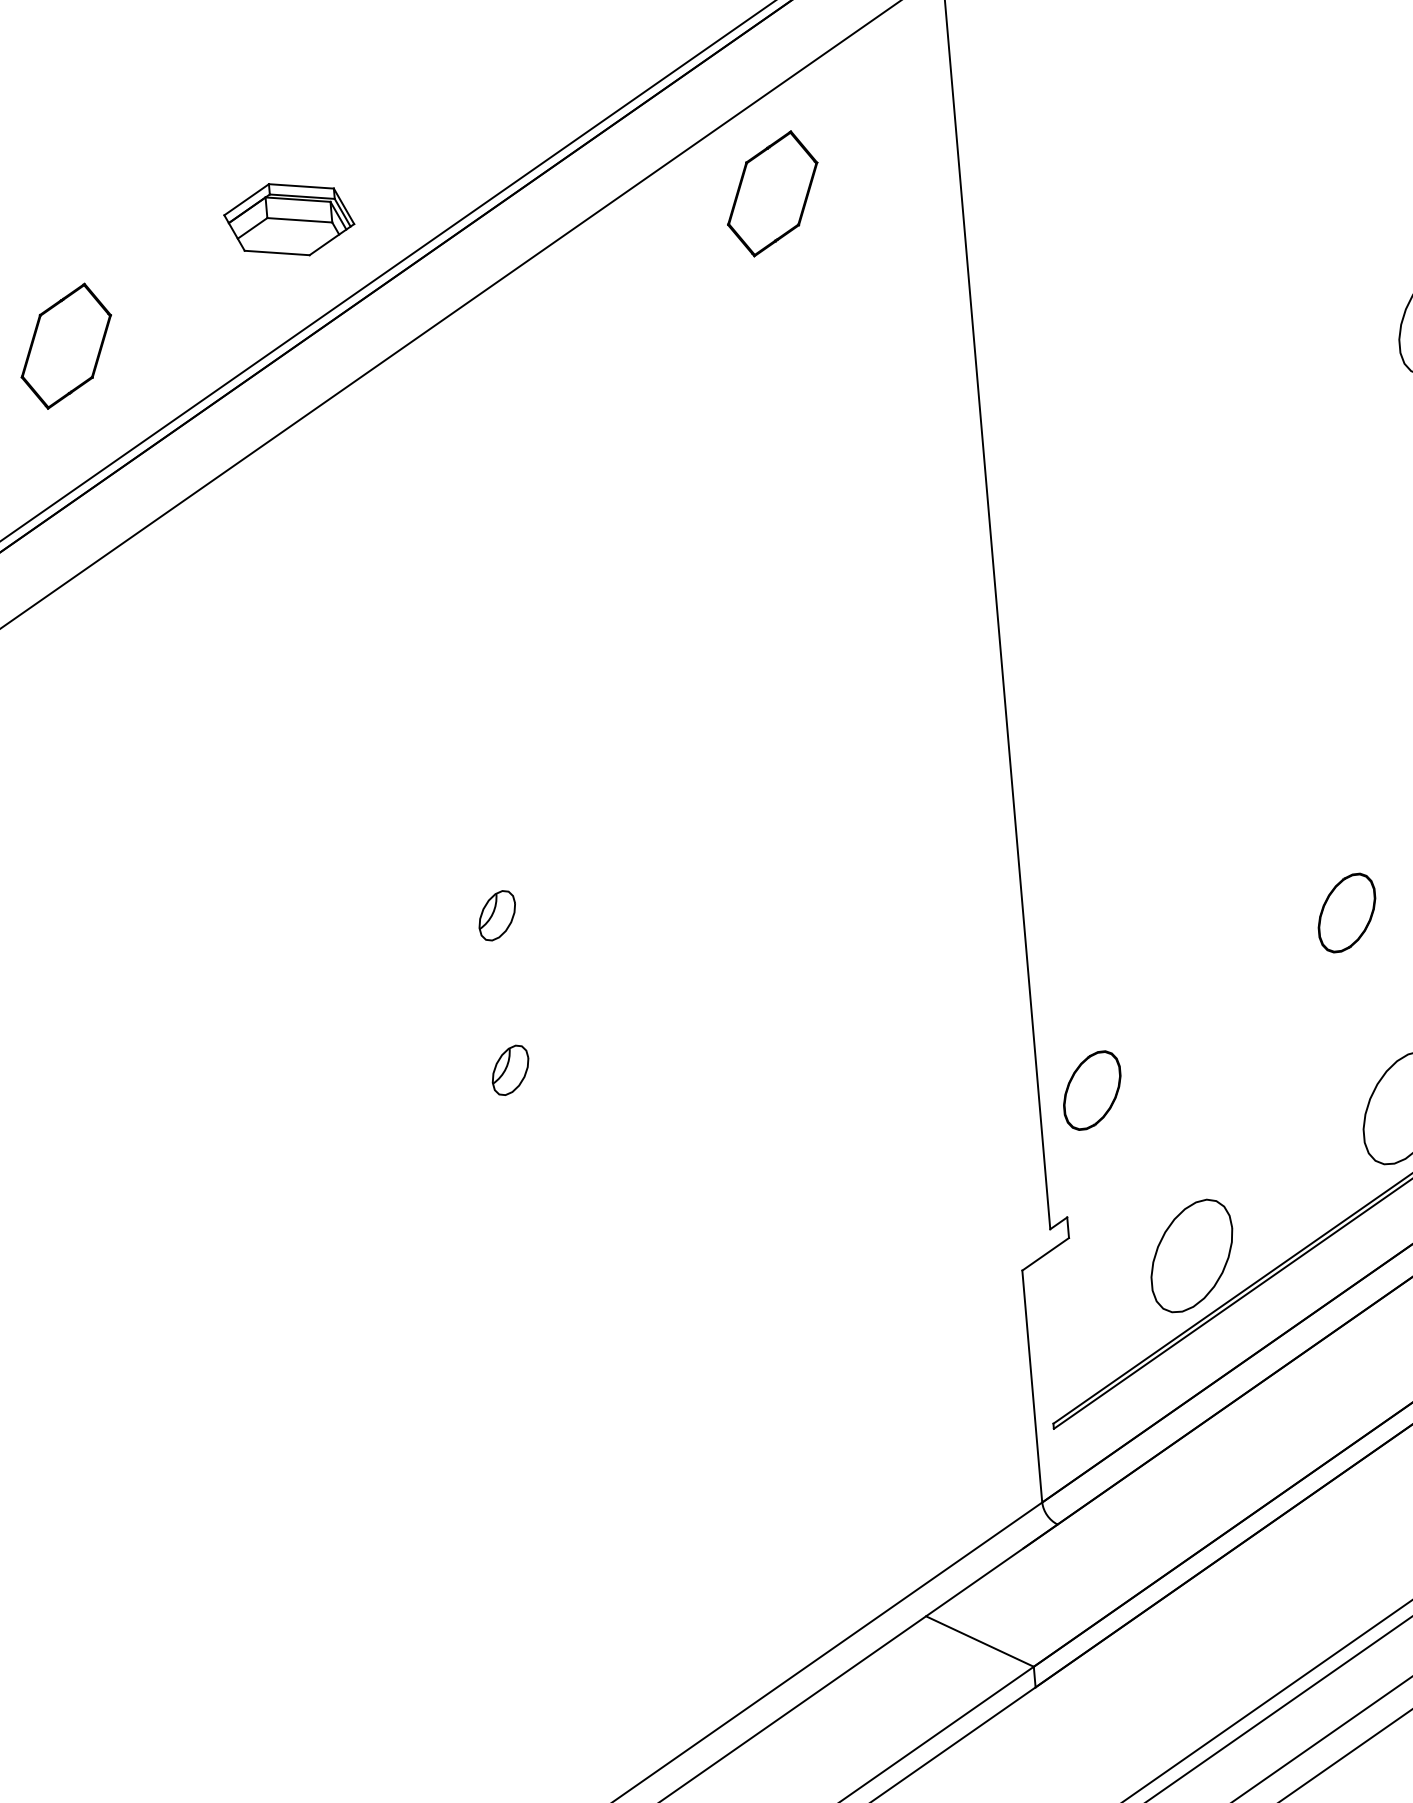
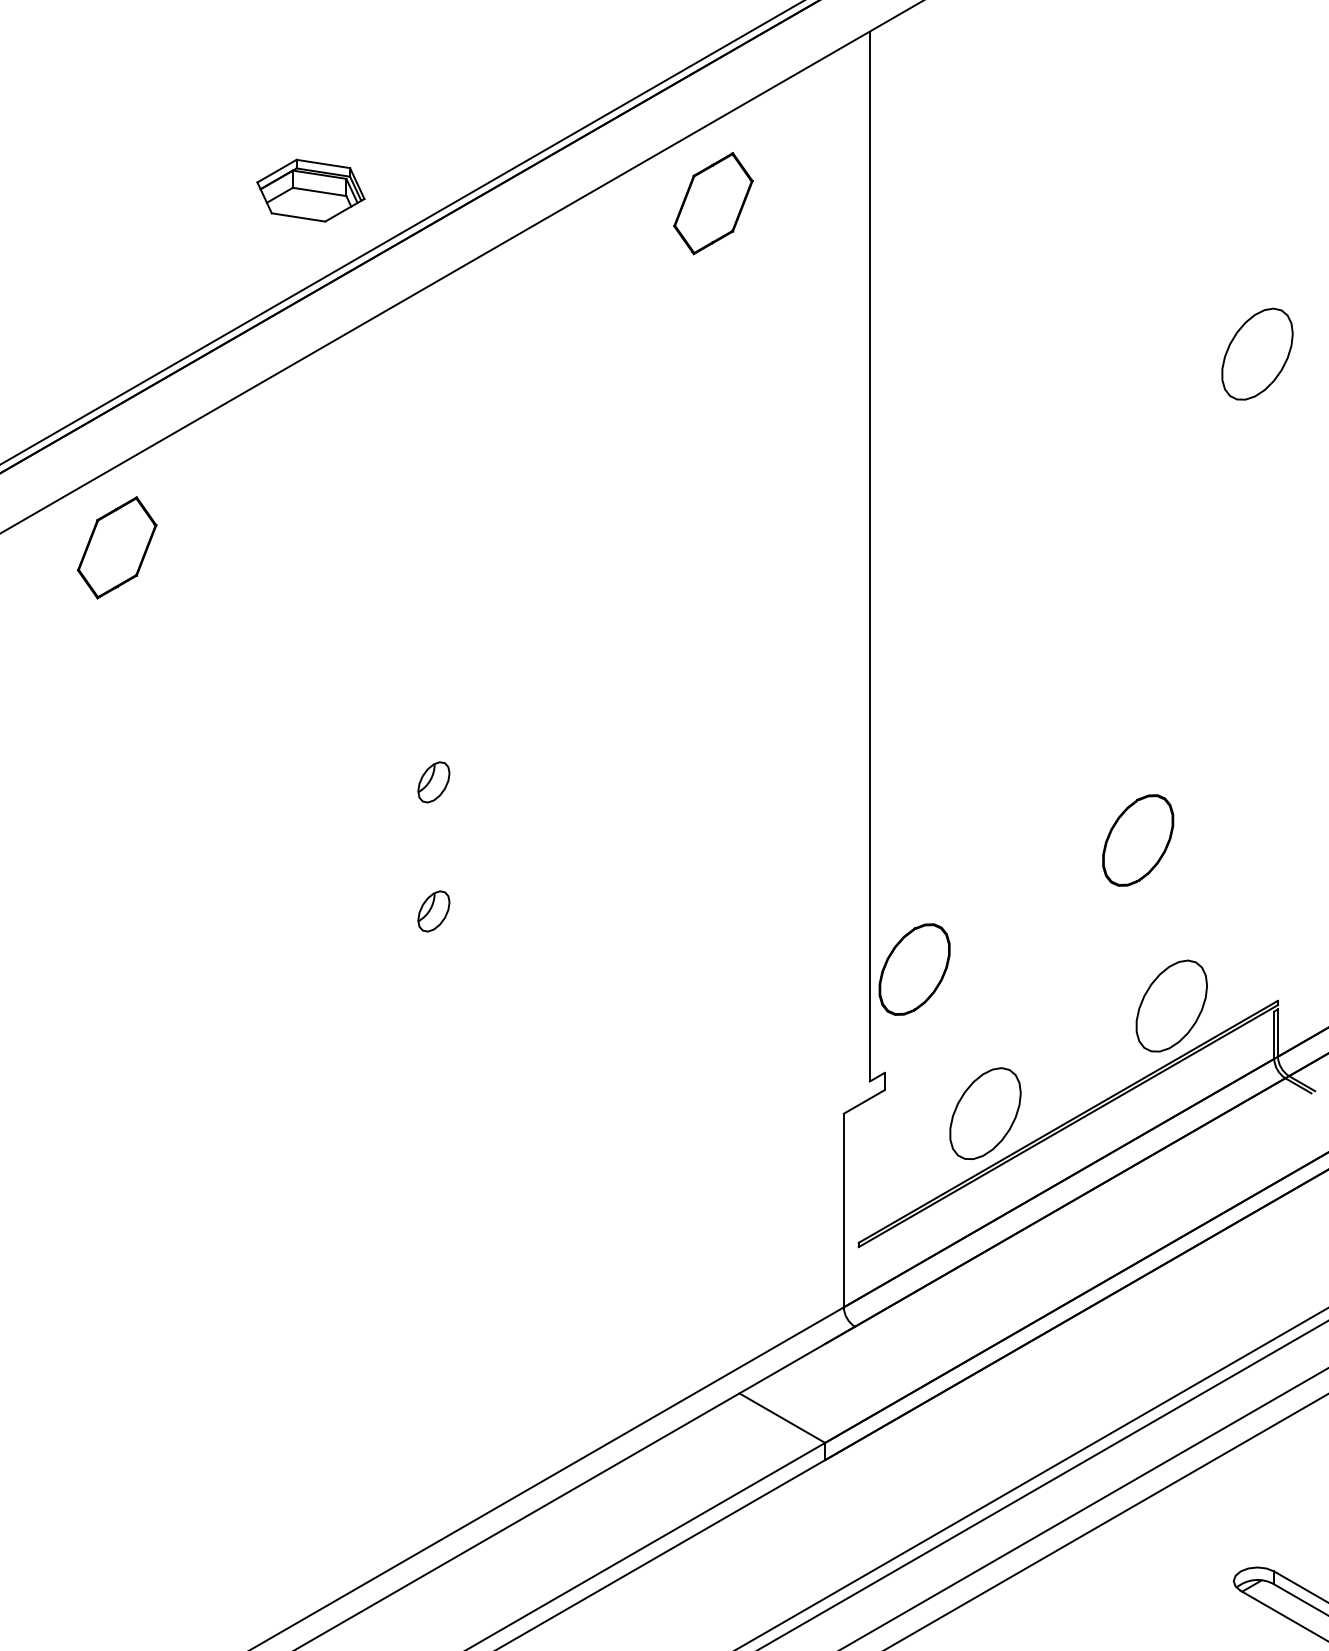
part: (65, 346) -> (116, 547), moved
part: (1347, 913) -> (1138, 840), size x1.43
part: (1092, 1090) -> (914, 969), size x1.43

